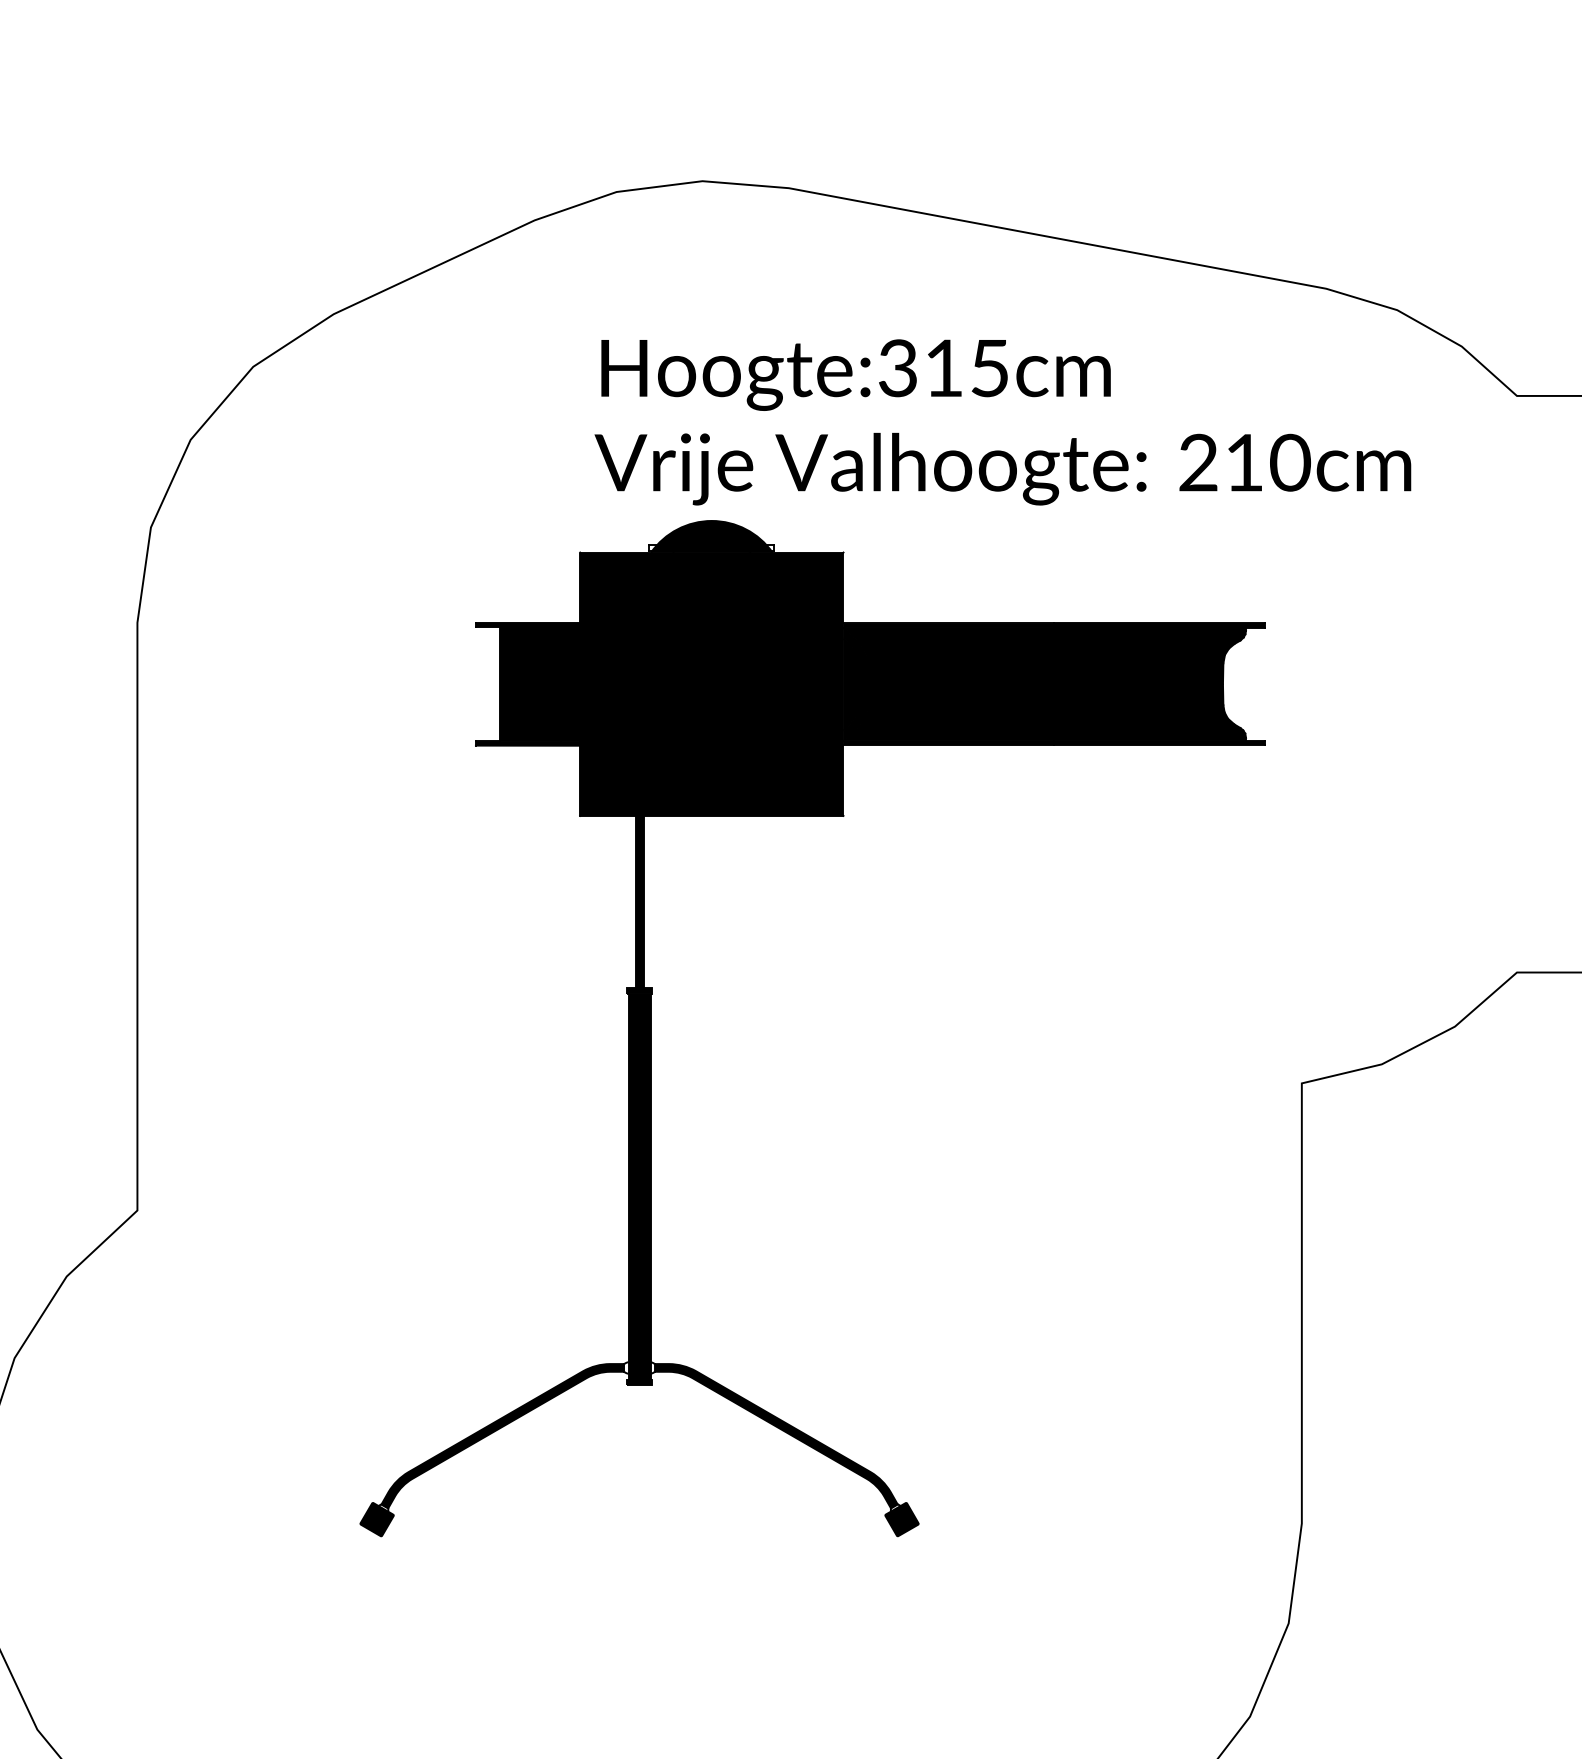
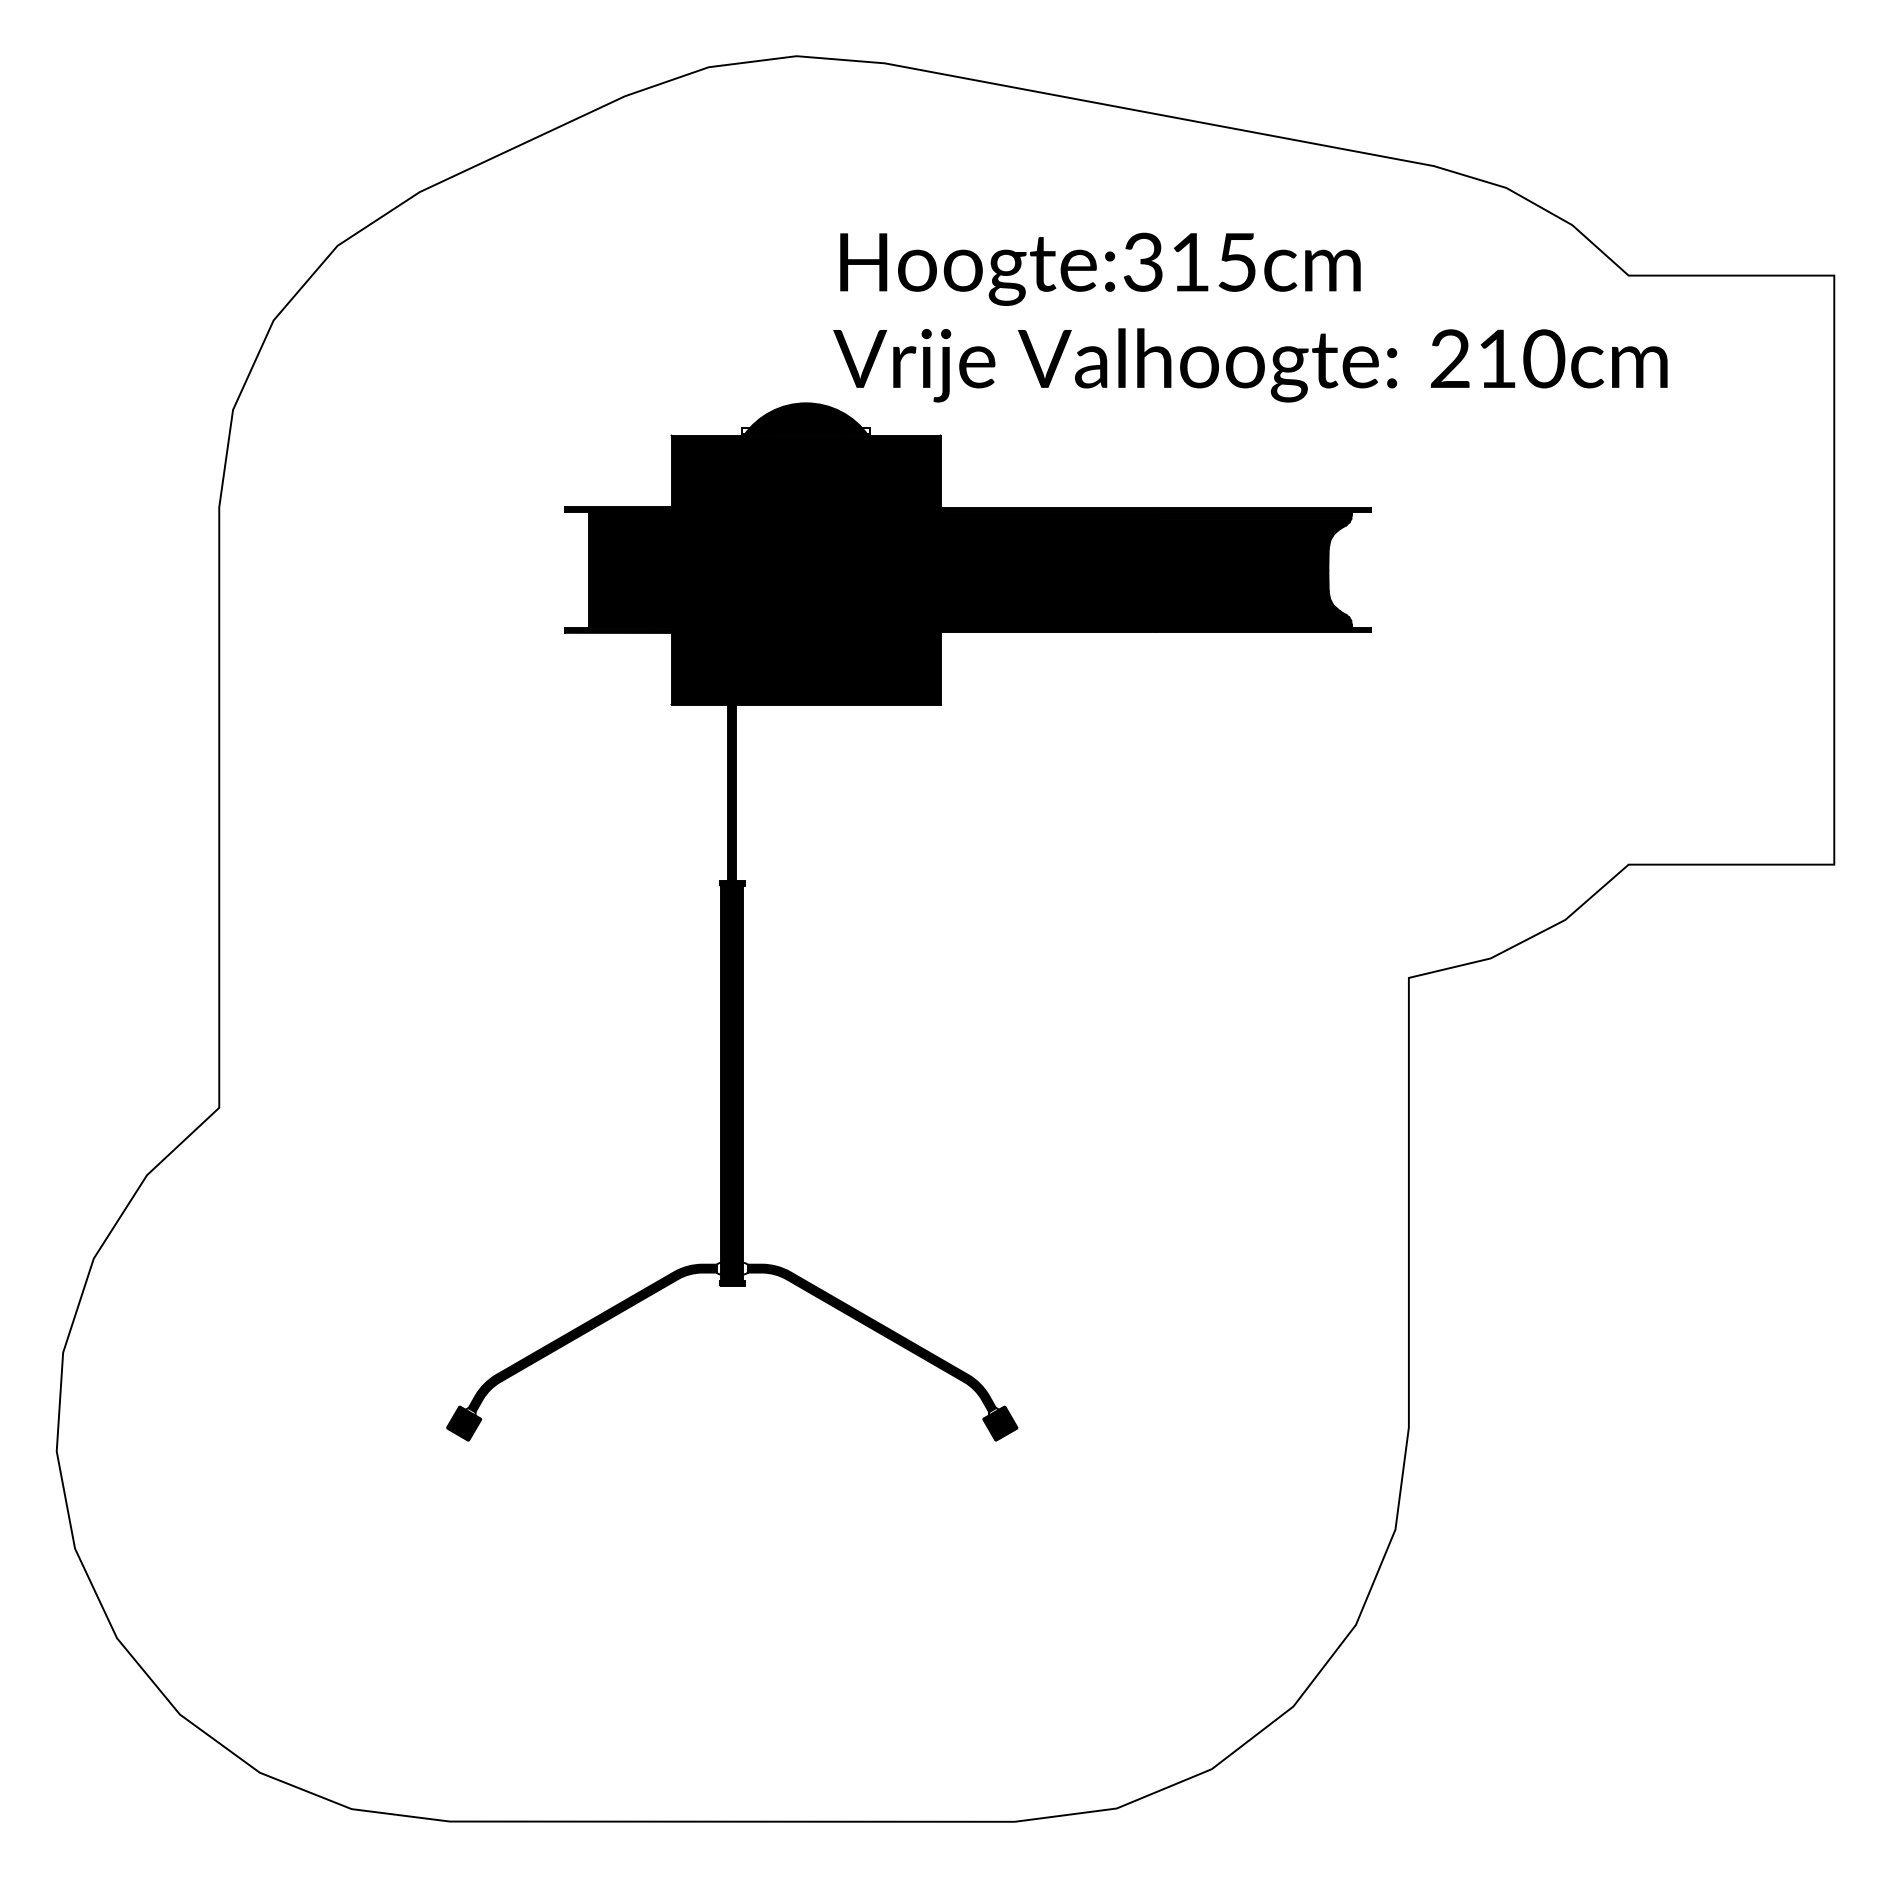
text: (1002, 422) -> (1250, 317), moved

